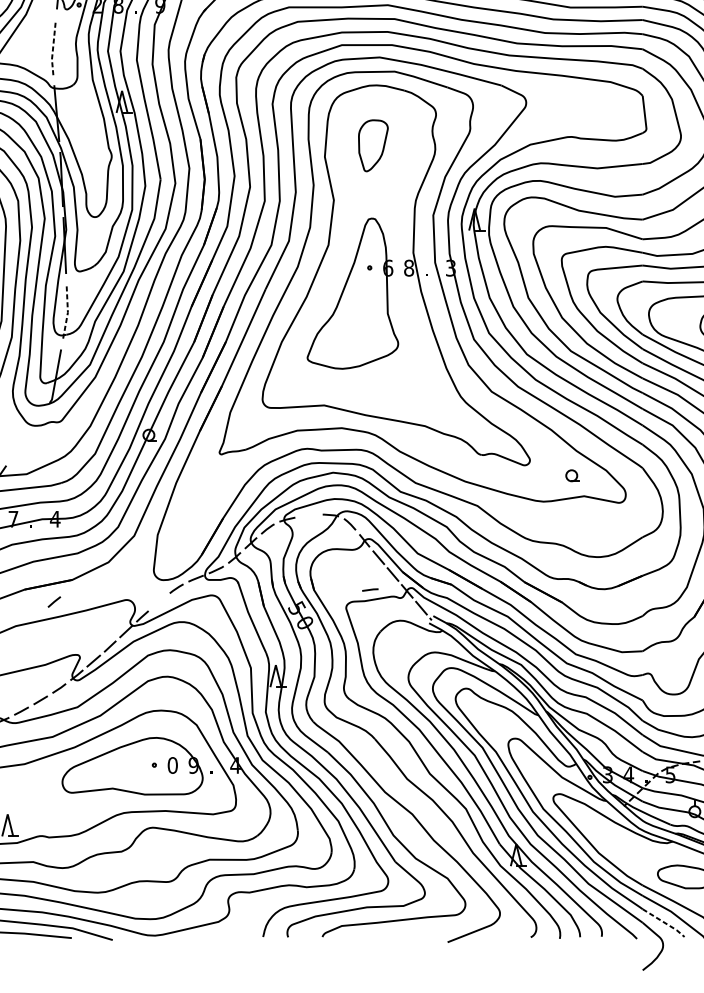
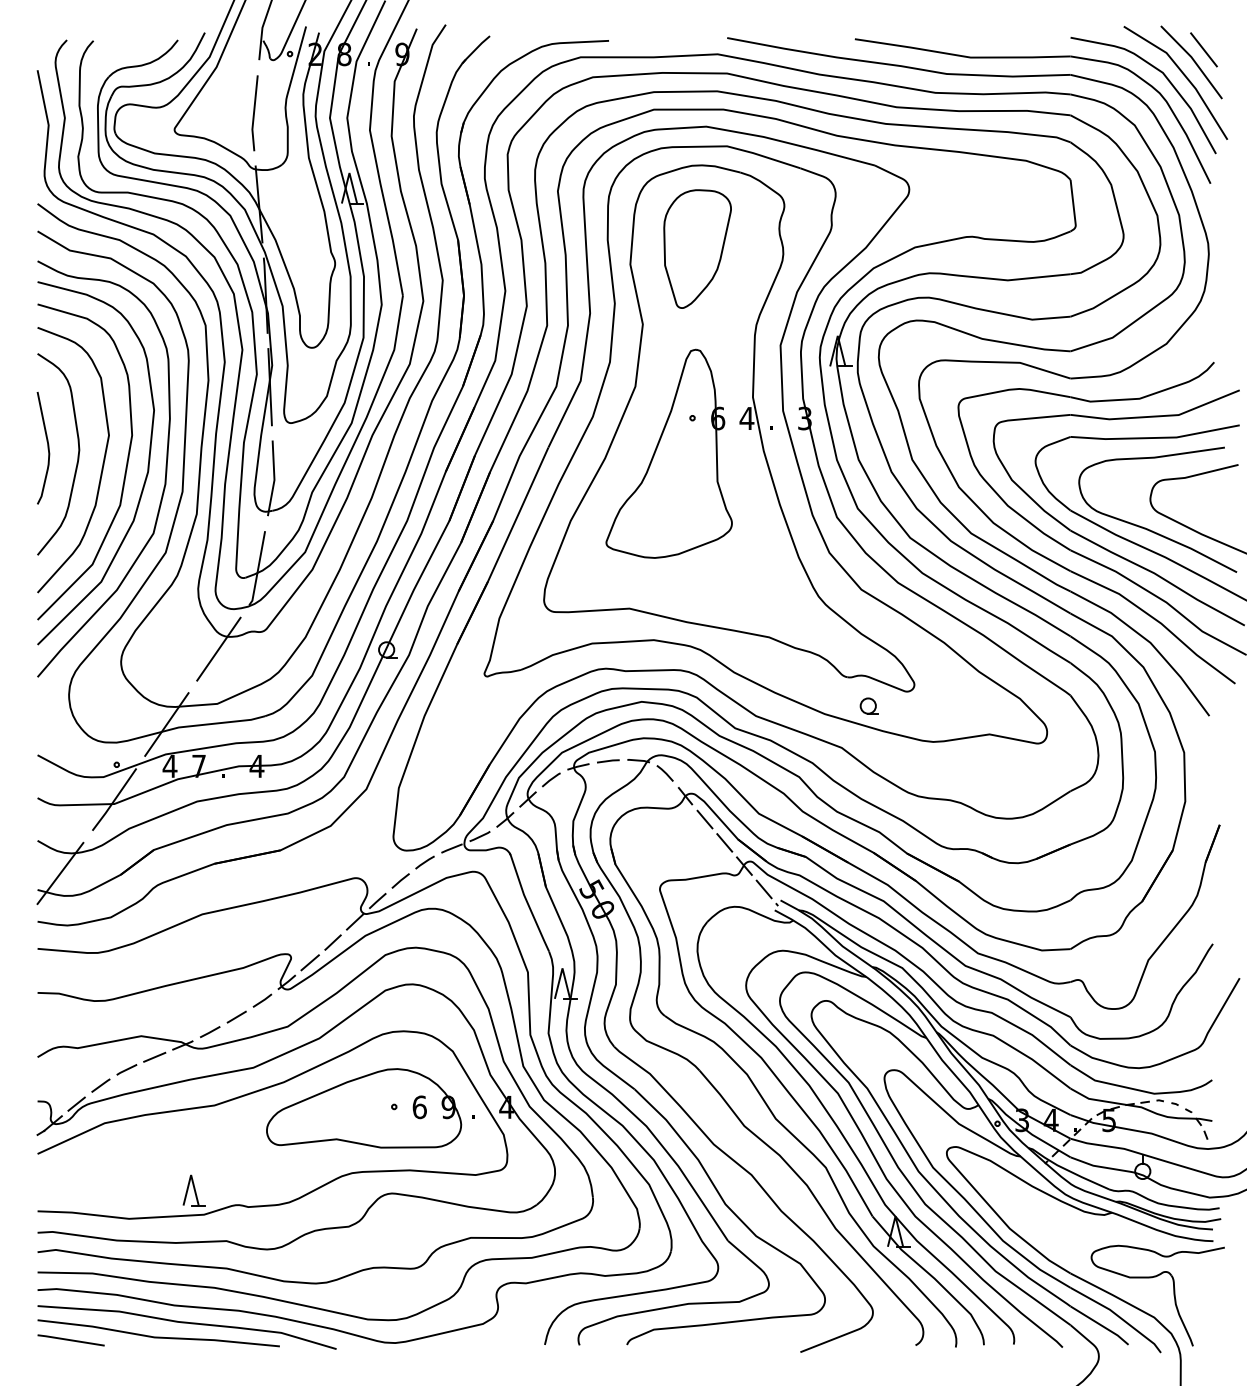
line: (52, 47) -> (253, 113), dashed -> solid
part: (373, 145) -> (697, 248), size x1.67
text: (408, 268) -> (746, 418), 8 -> 4
line: (67, 312) -> (274, 479), dashed -> solid
line: (27, 434) -> (218, 648), added
part: (571, 475) -> (868, 705), moved
line: (370, 590) -> (608, 761), moved
line: (54, 601) -> (400, 880), moved
text: (172, 764) -> (419, 1106), 0 -> 6
line: (664, 923) -> (1100, 1325), dashed -> solid

